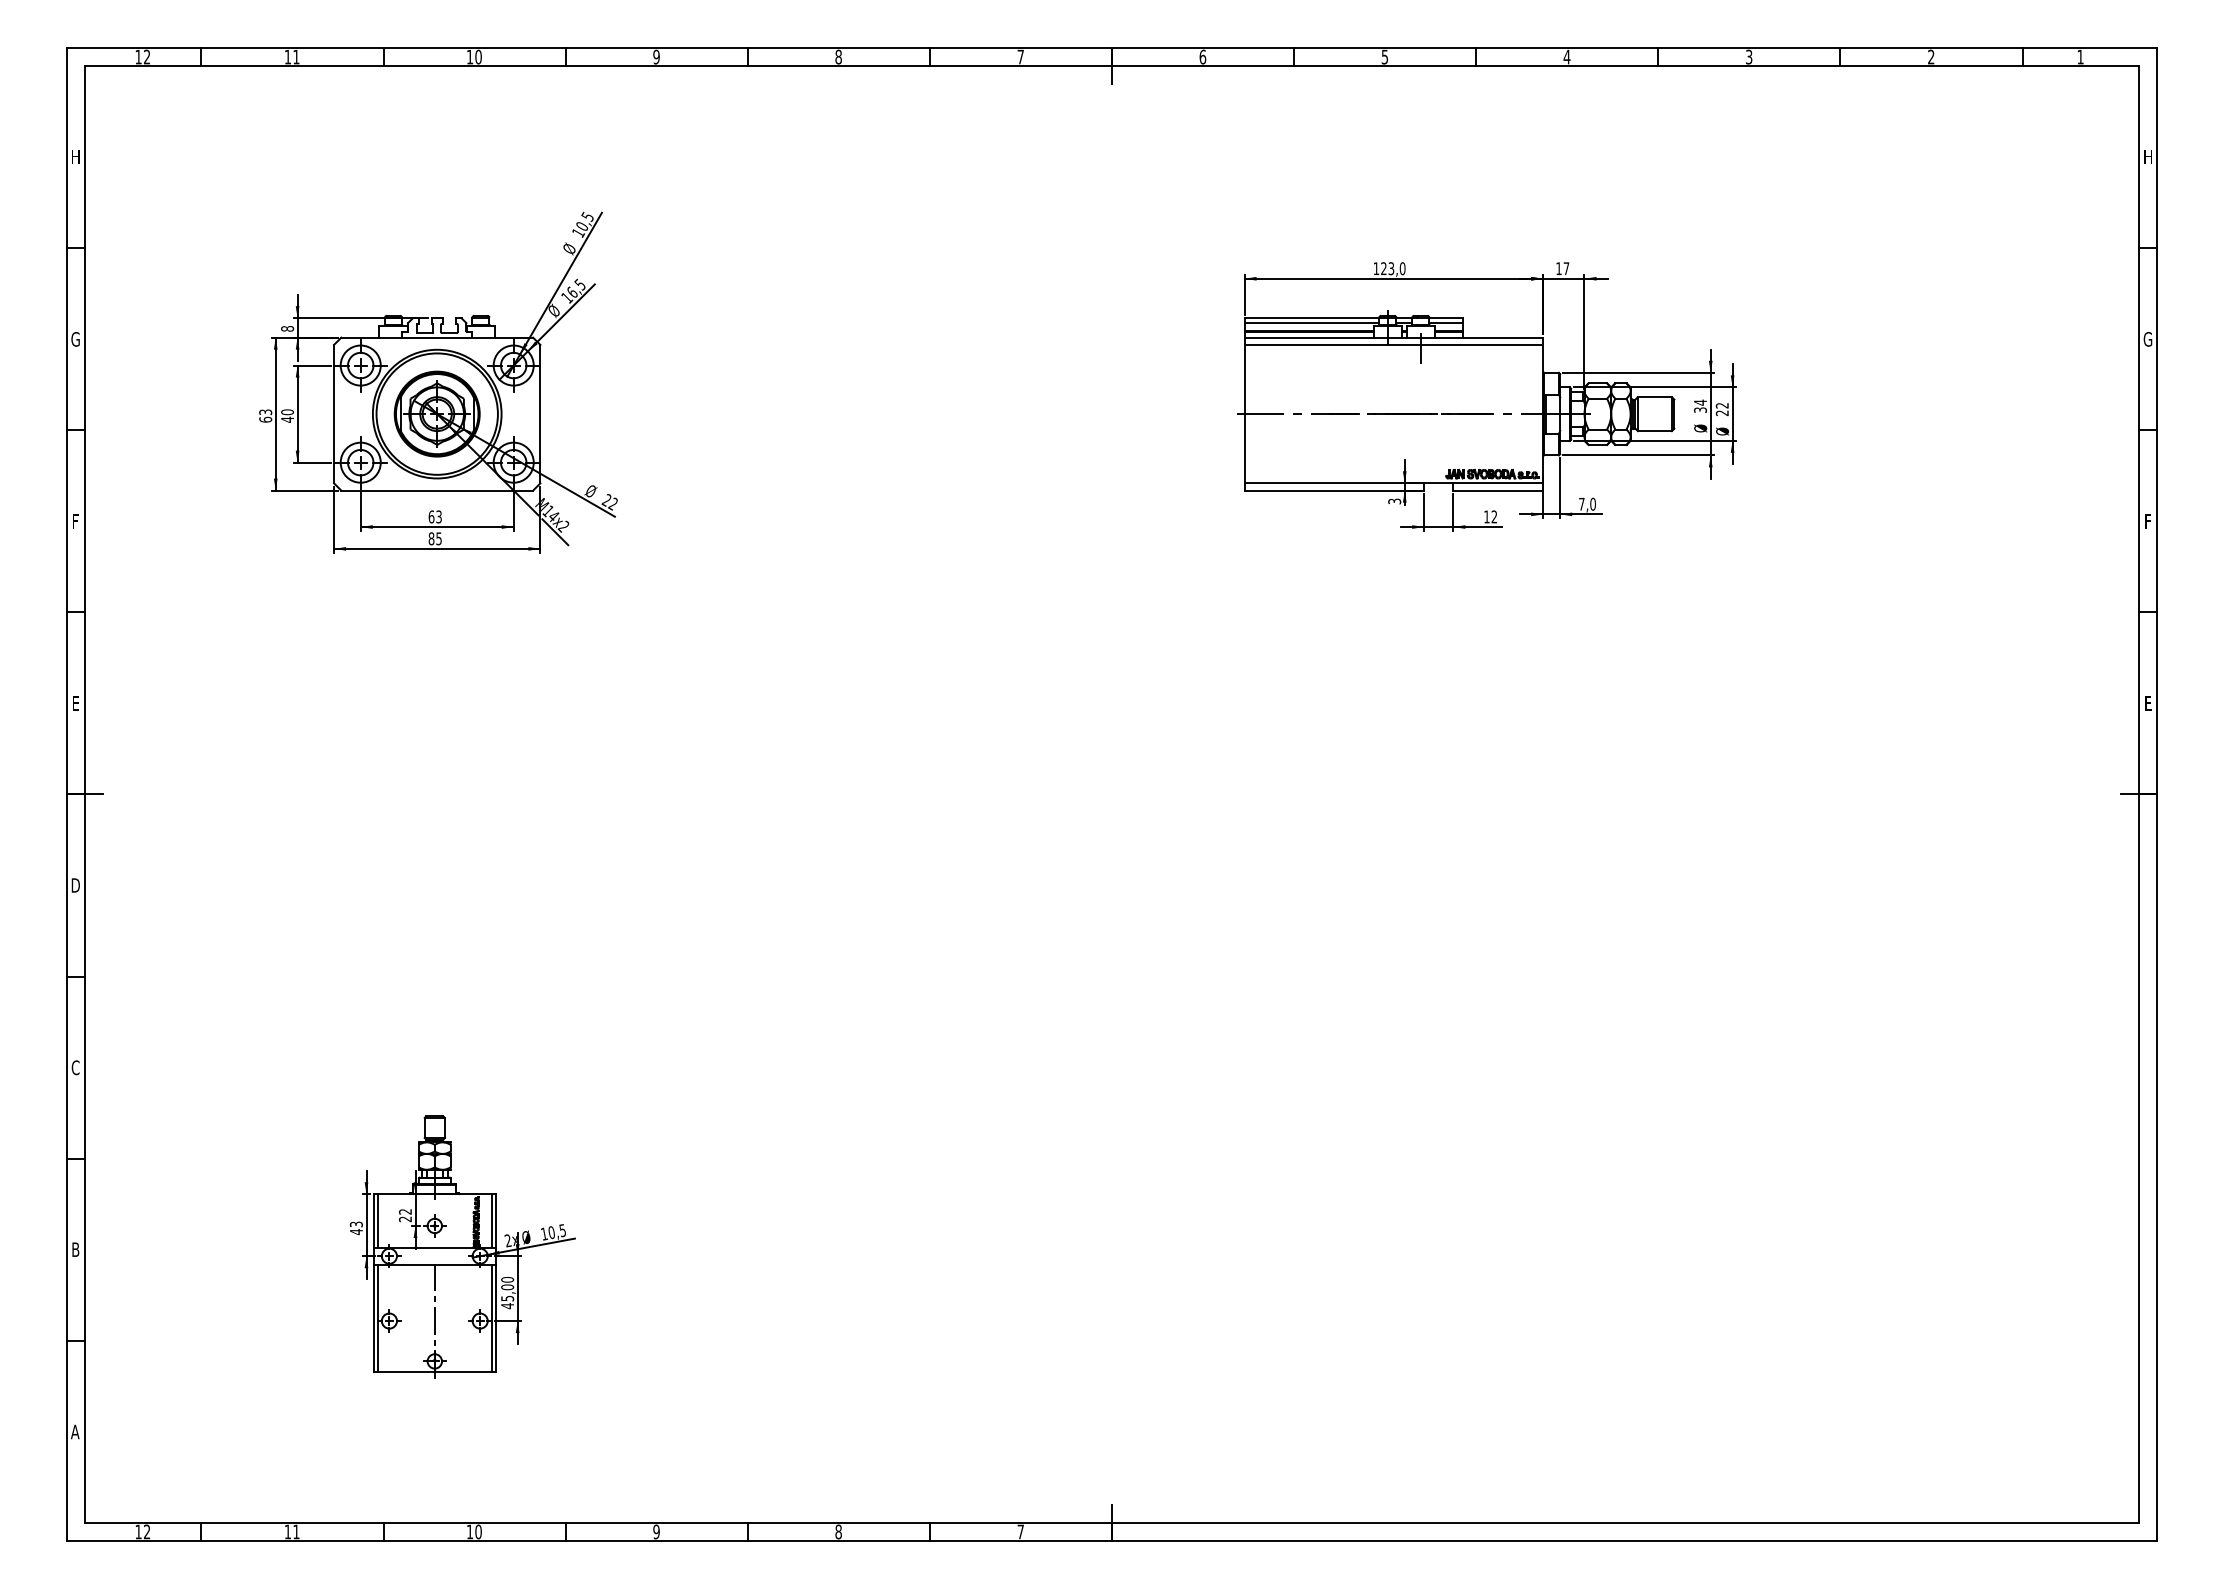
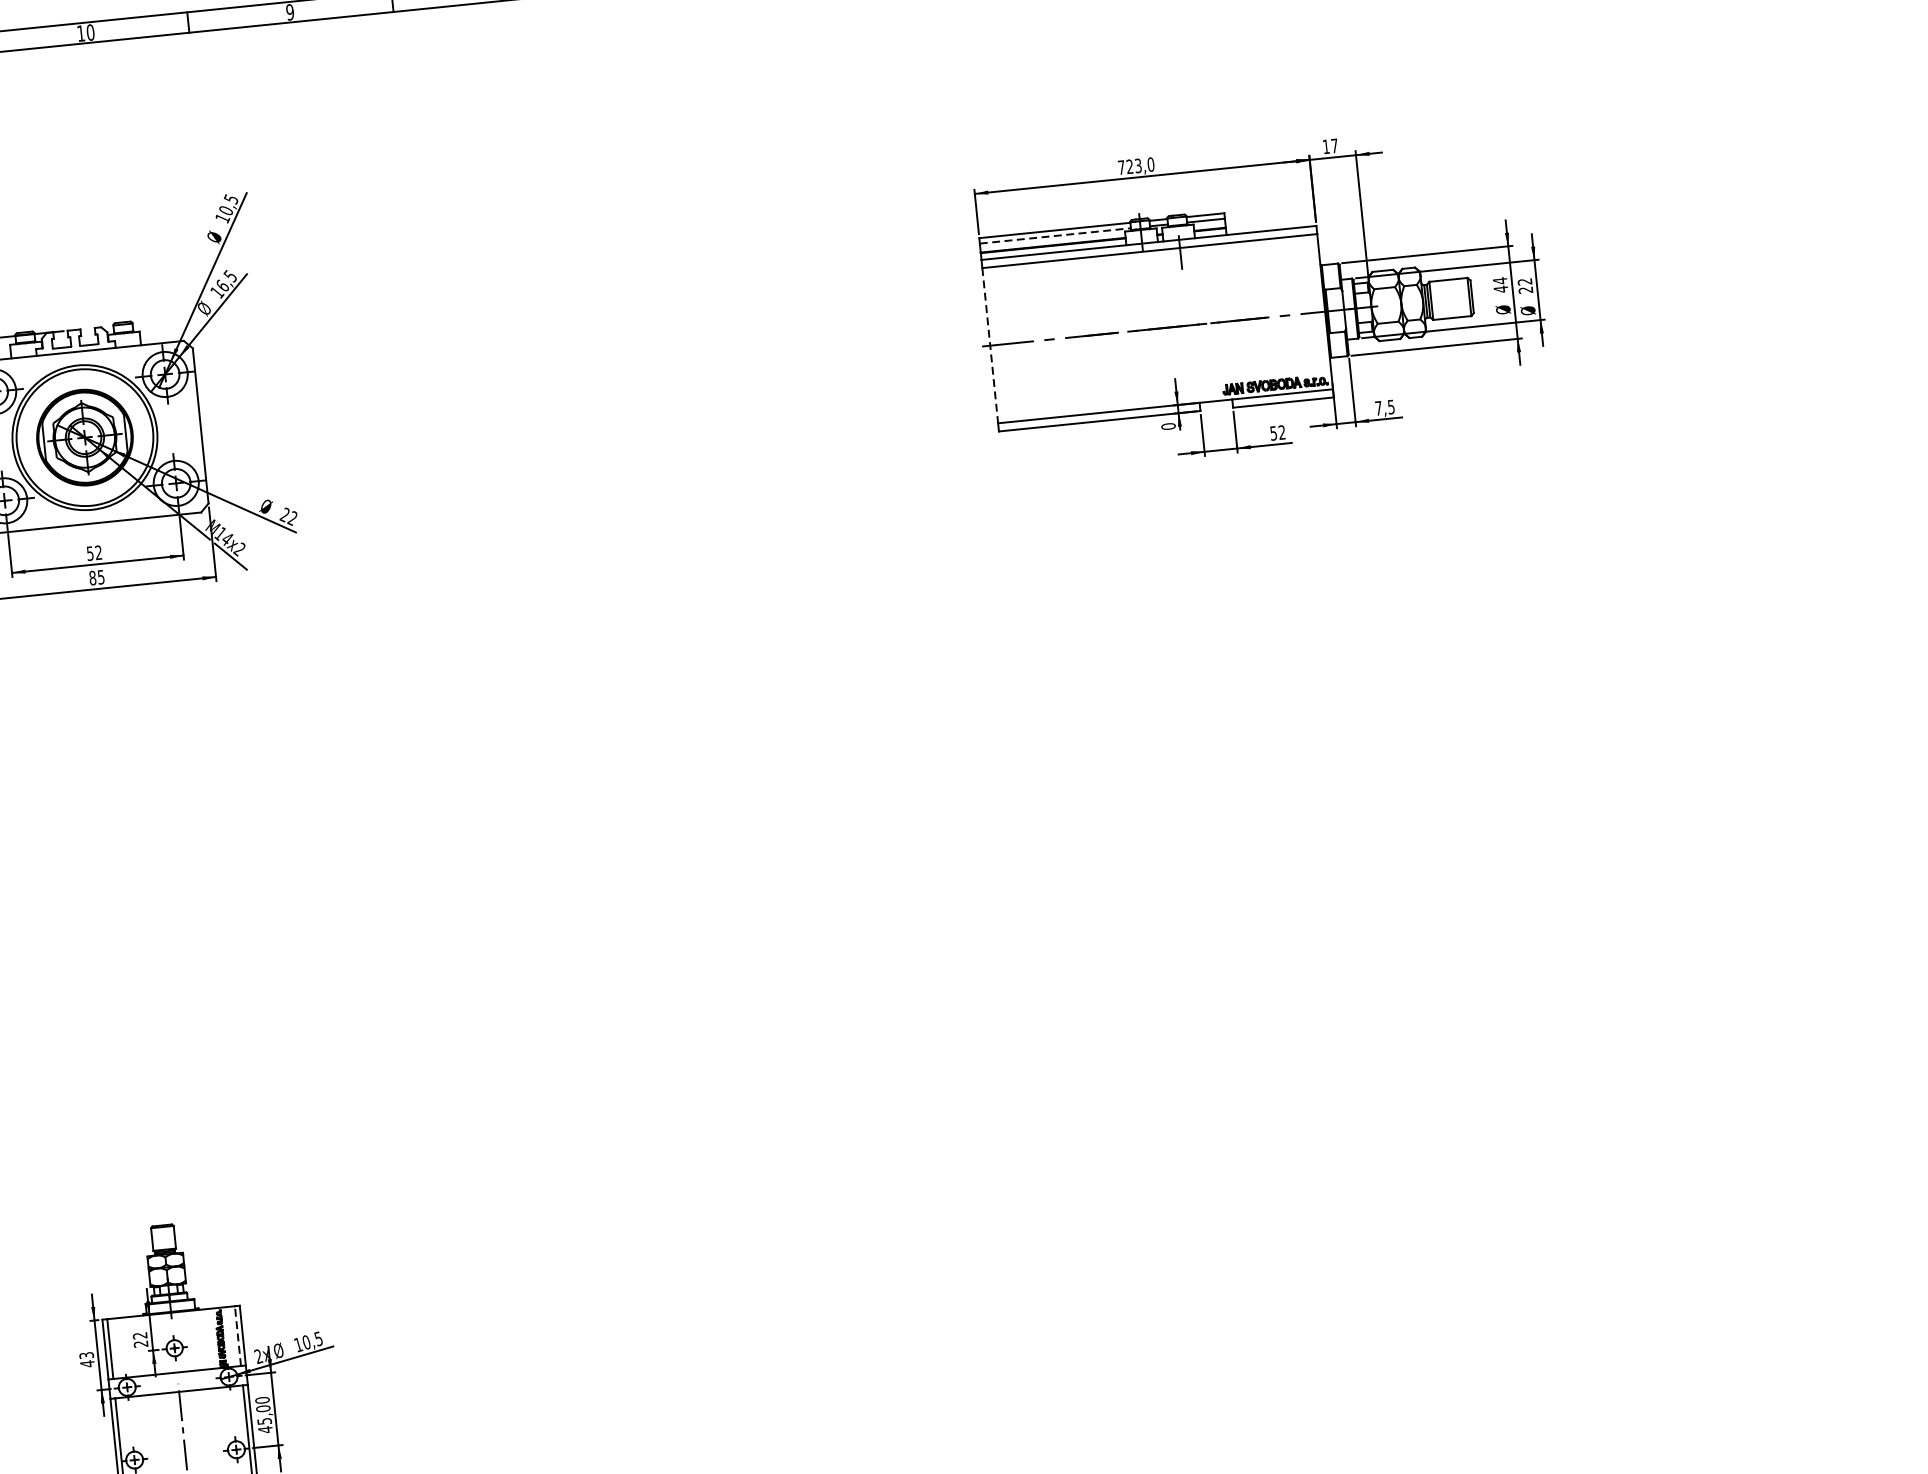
text: (1376, 268) -> (1121, 167), 123,0 -> 723,0
line: (1312, 323) -> (1056, 236), solid -> dashed
text: (1700, 410) -> (1501, 289), 34 -> 44
line: (1244, 414) -> (990, 346), solid -> dashed
text: (1394, 501) -> (1168, 426), 3 -> 0
text: (1592, 503) -> (1390, 406), 7,0 -> 7,5
text: (434, 516) -> (93, 552), 63 -> 52
text: (1486, 516) -> (1273, 432), 12 -> 52
line: (491, 1220) -> (237, 1335), solid -> dashed

